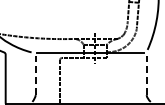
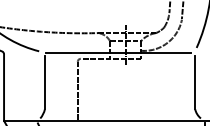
line: (35, 75) -> (44, 82), dashed -> solid
line: (146, 75) -> (195, 82), dashed -> solid

